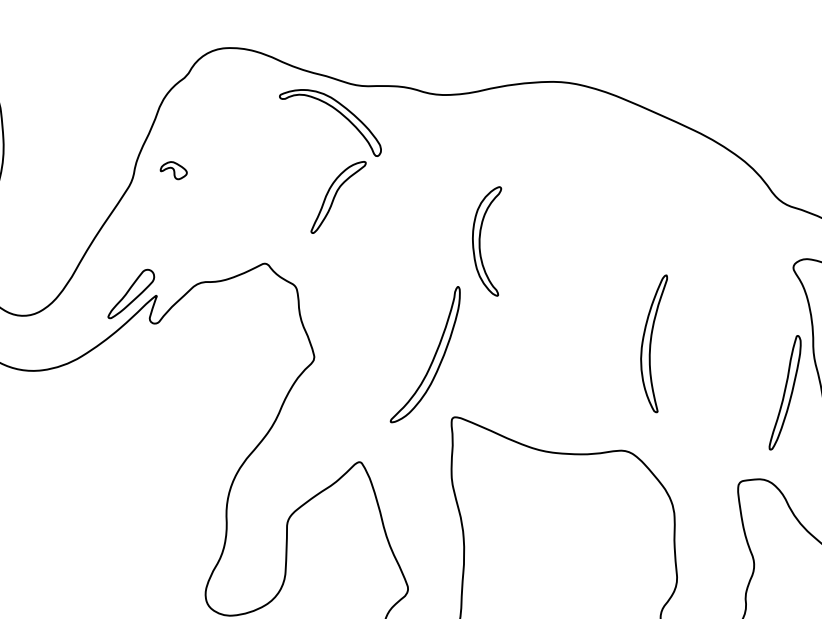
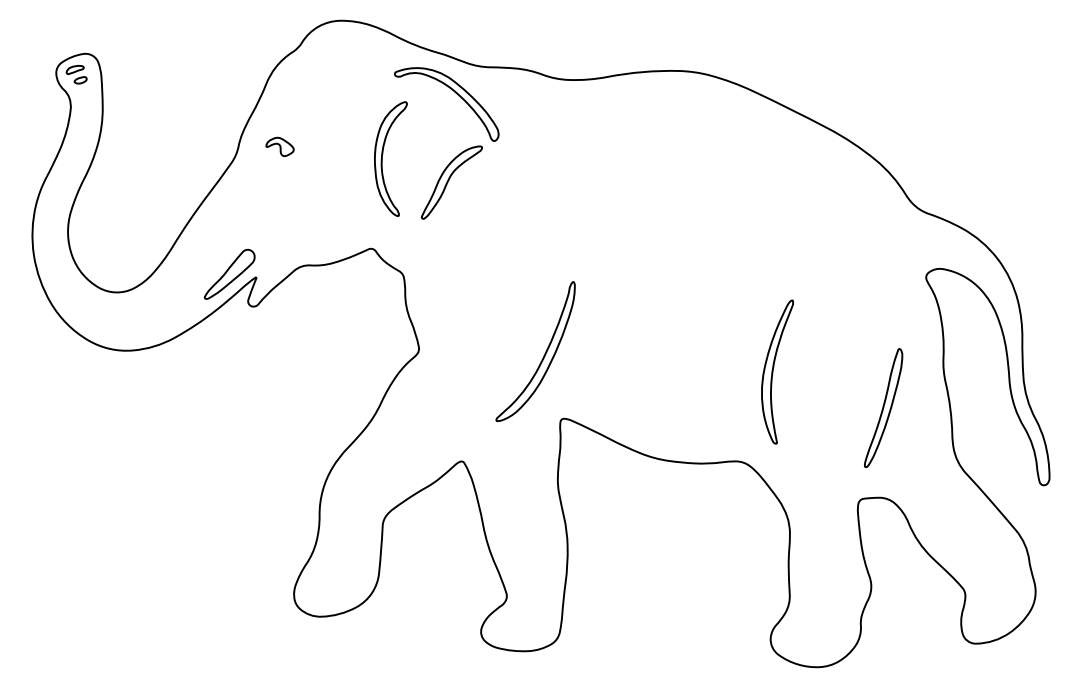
part: (480, 241) -> (382, 158), moved
part: (655, 343) -> (777, 371), moved
part: (784, 392) -> (883, 407), moved

